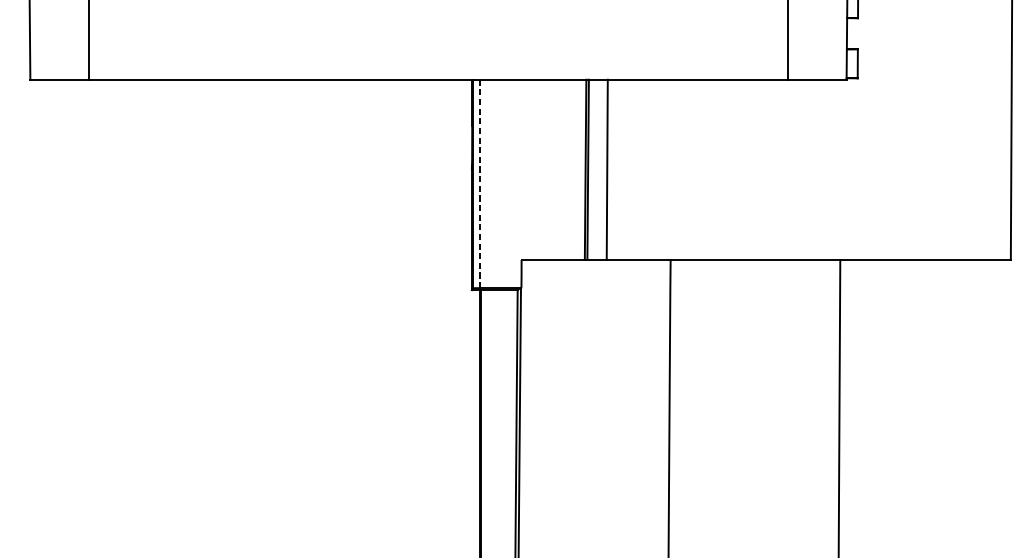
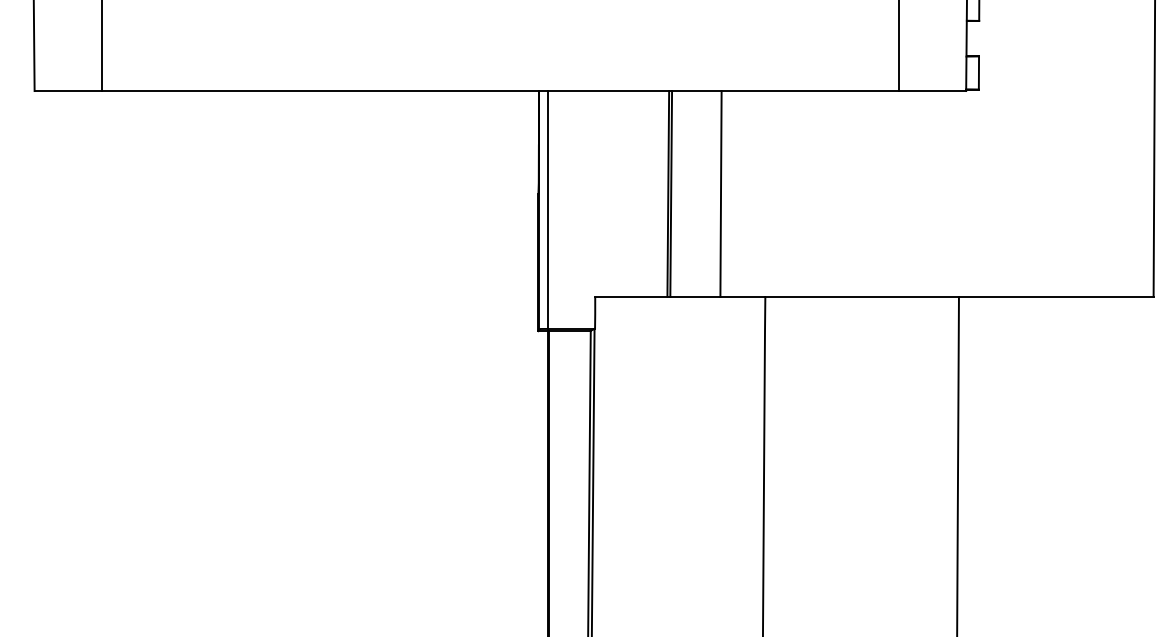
line: (606, 169) -> (720, 193), moved
line: (480, 183) -> (548, 209), dashed -> solid

